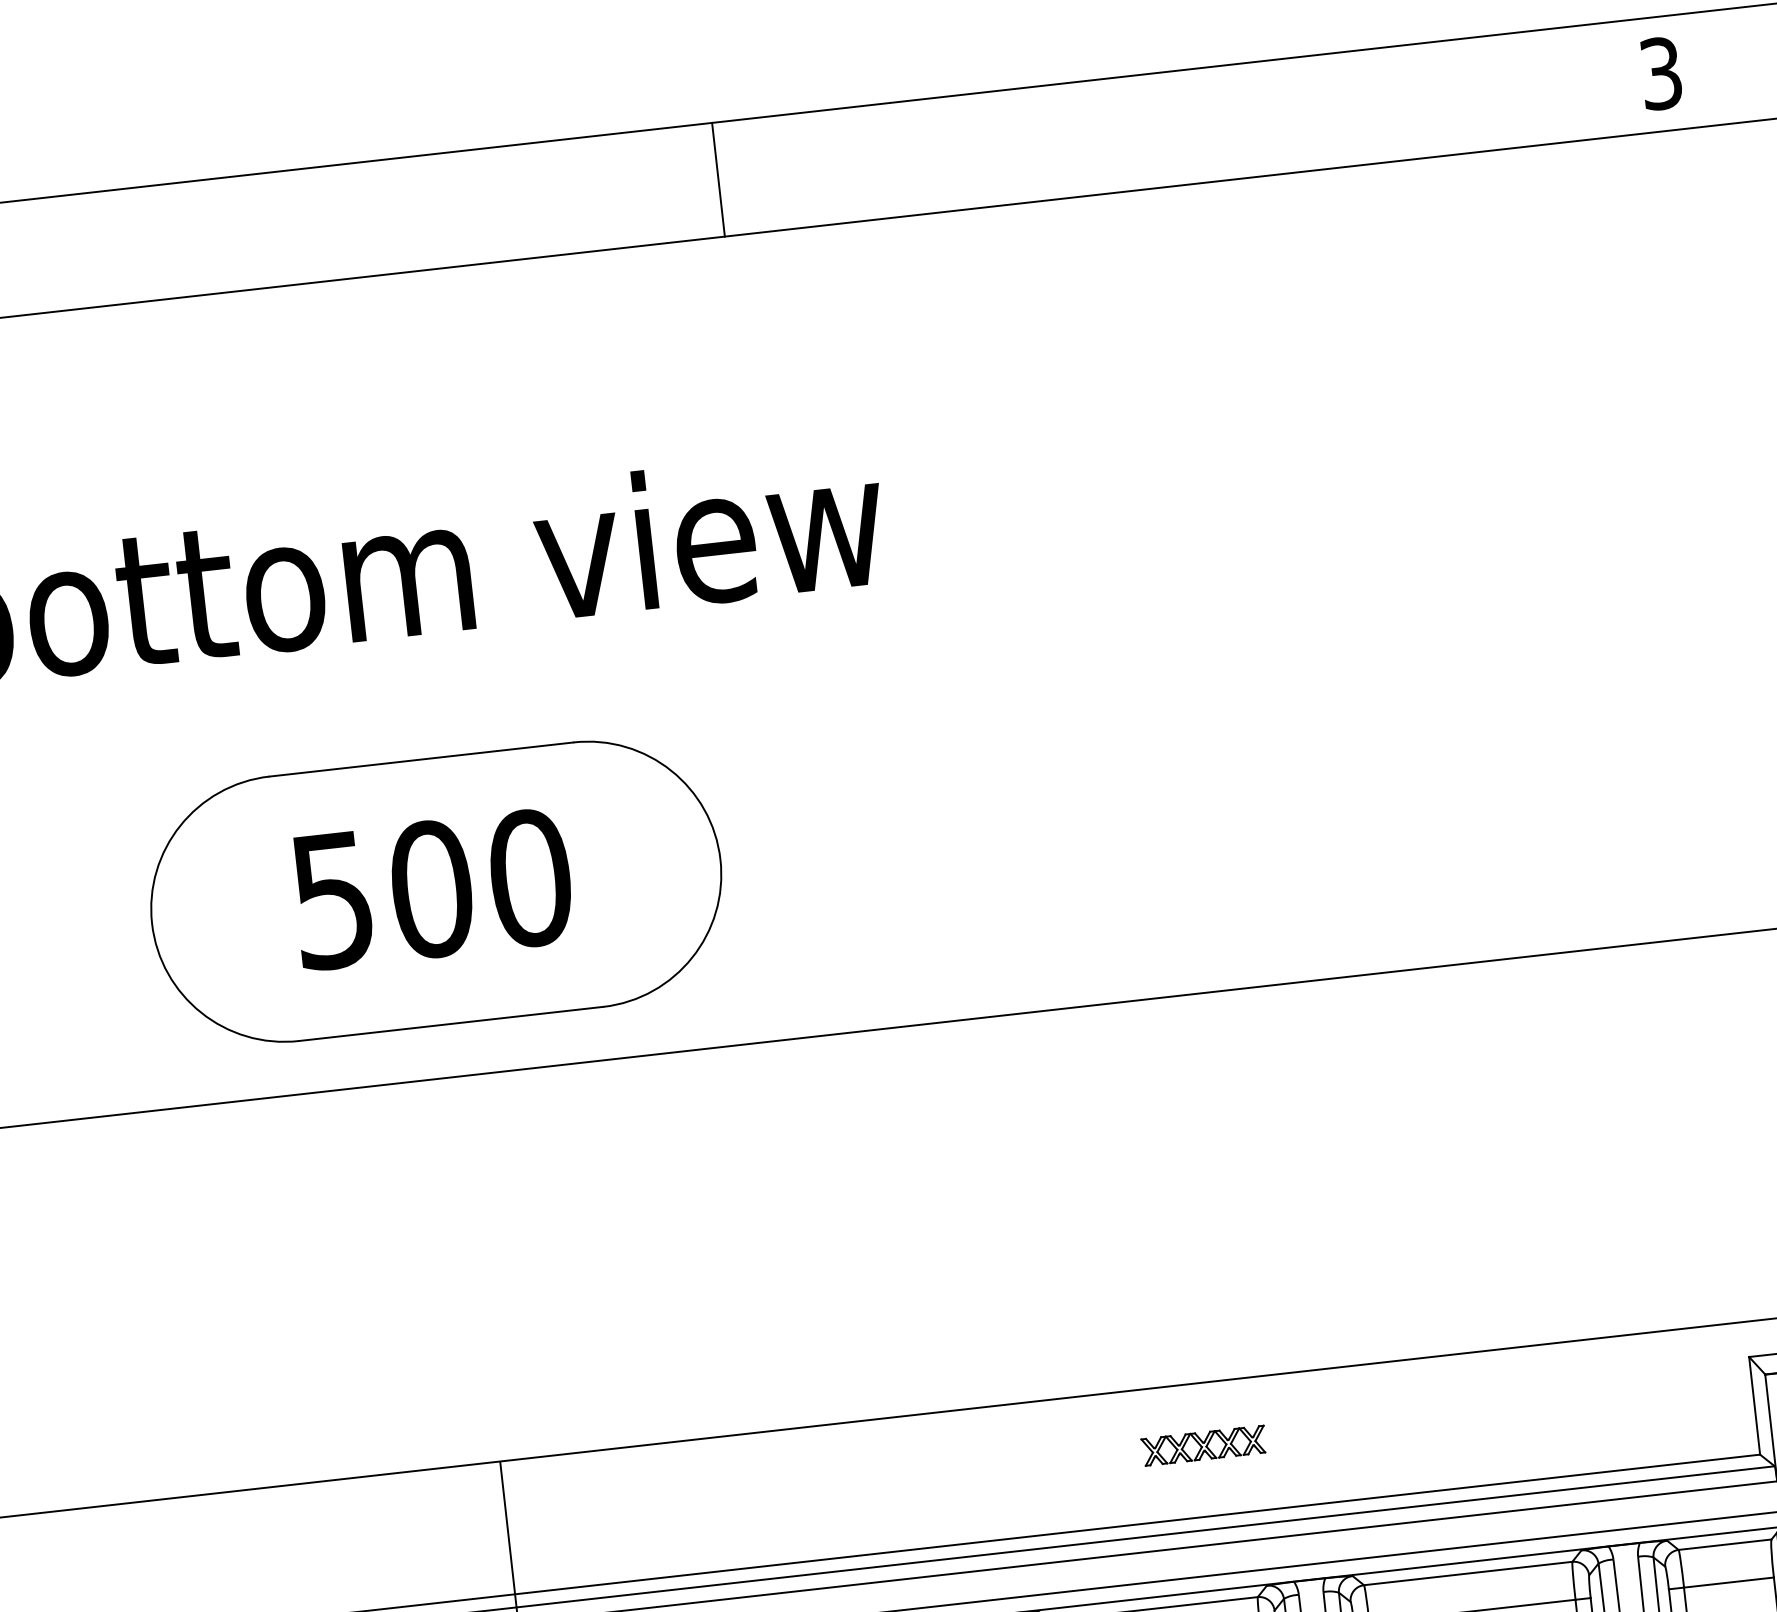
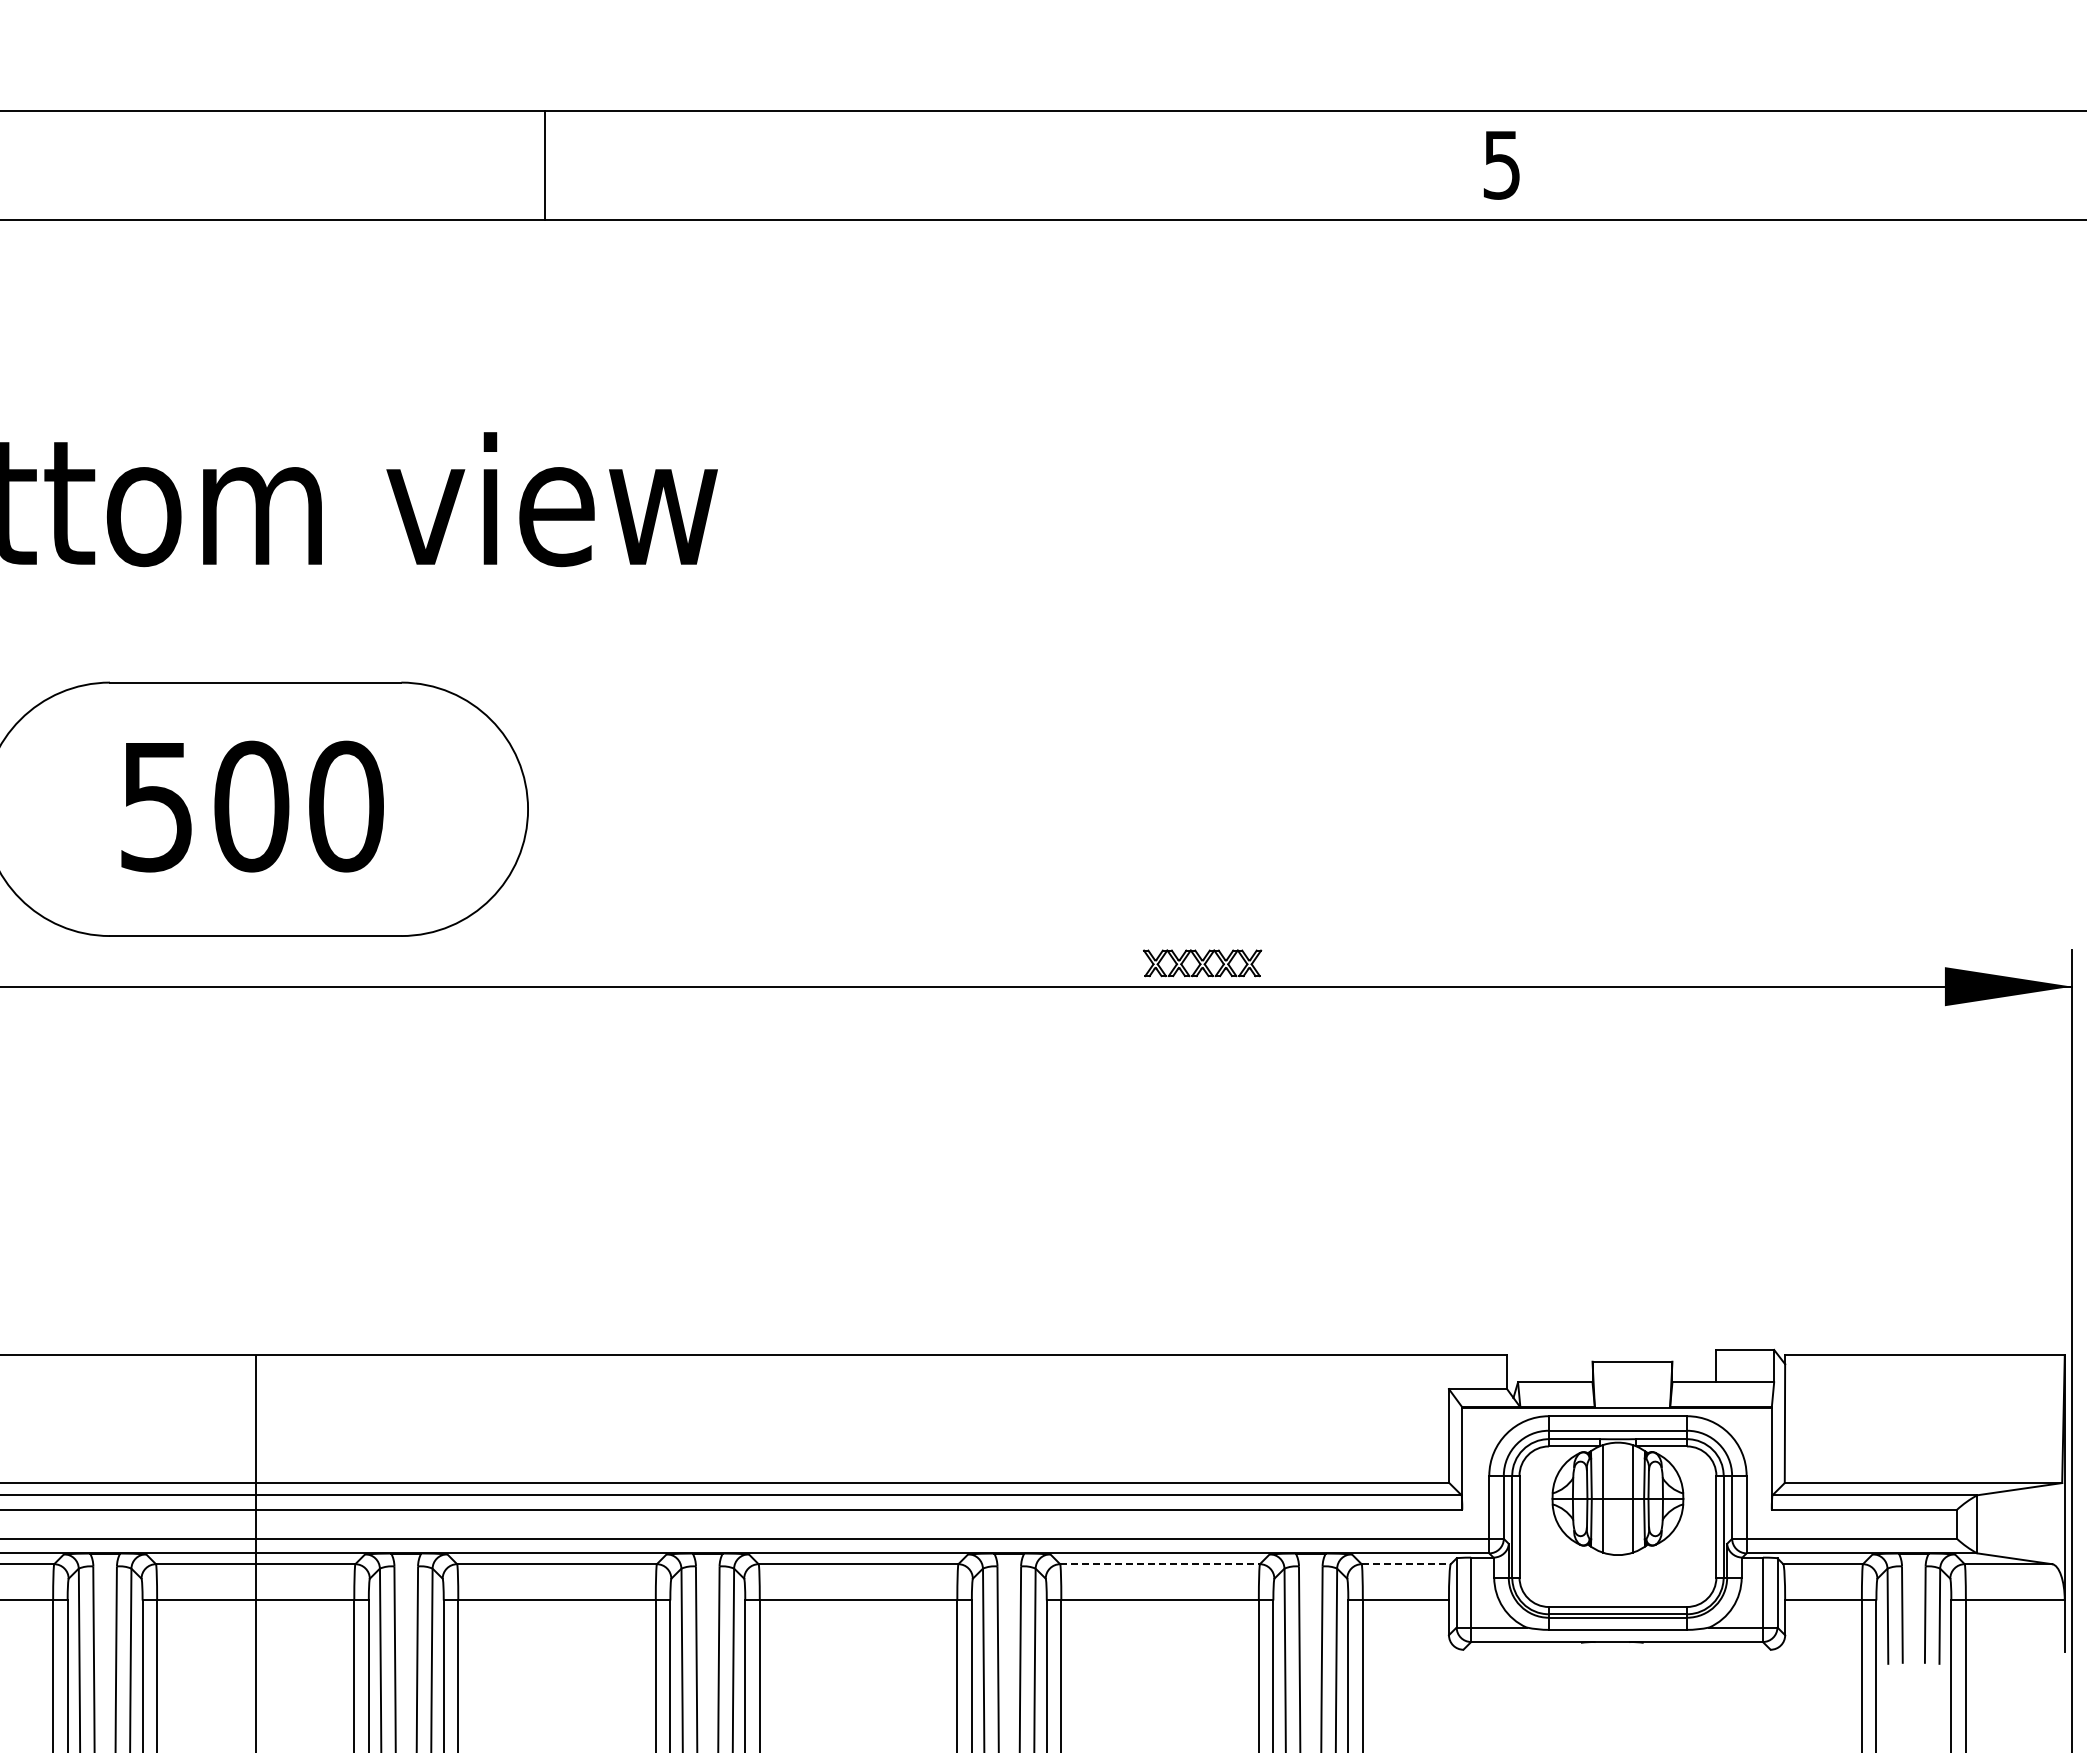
text: (1661, 73) -> (1502, 164), 3 -> 5
line: (718, 178) -> (545, 164), moved
part: (1204, 1446) -> (1202, 963), moved
line: (1725, 1544) -> (1406, 1564), solid -> dashed
line: (1468, 1573) -> (1160, 1564), solid -> dashed

